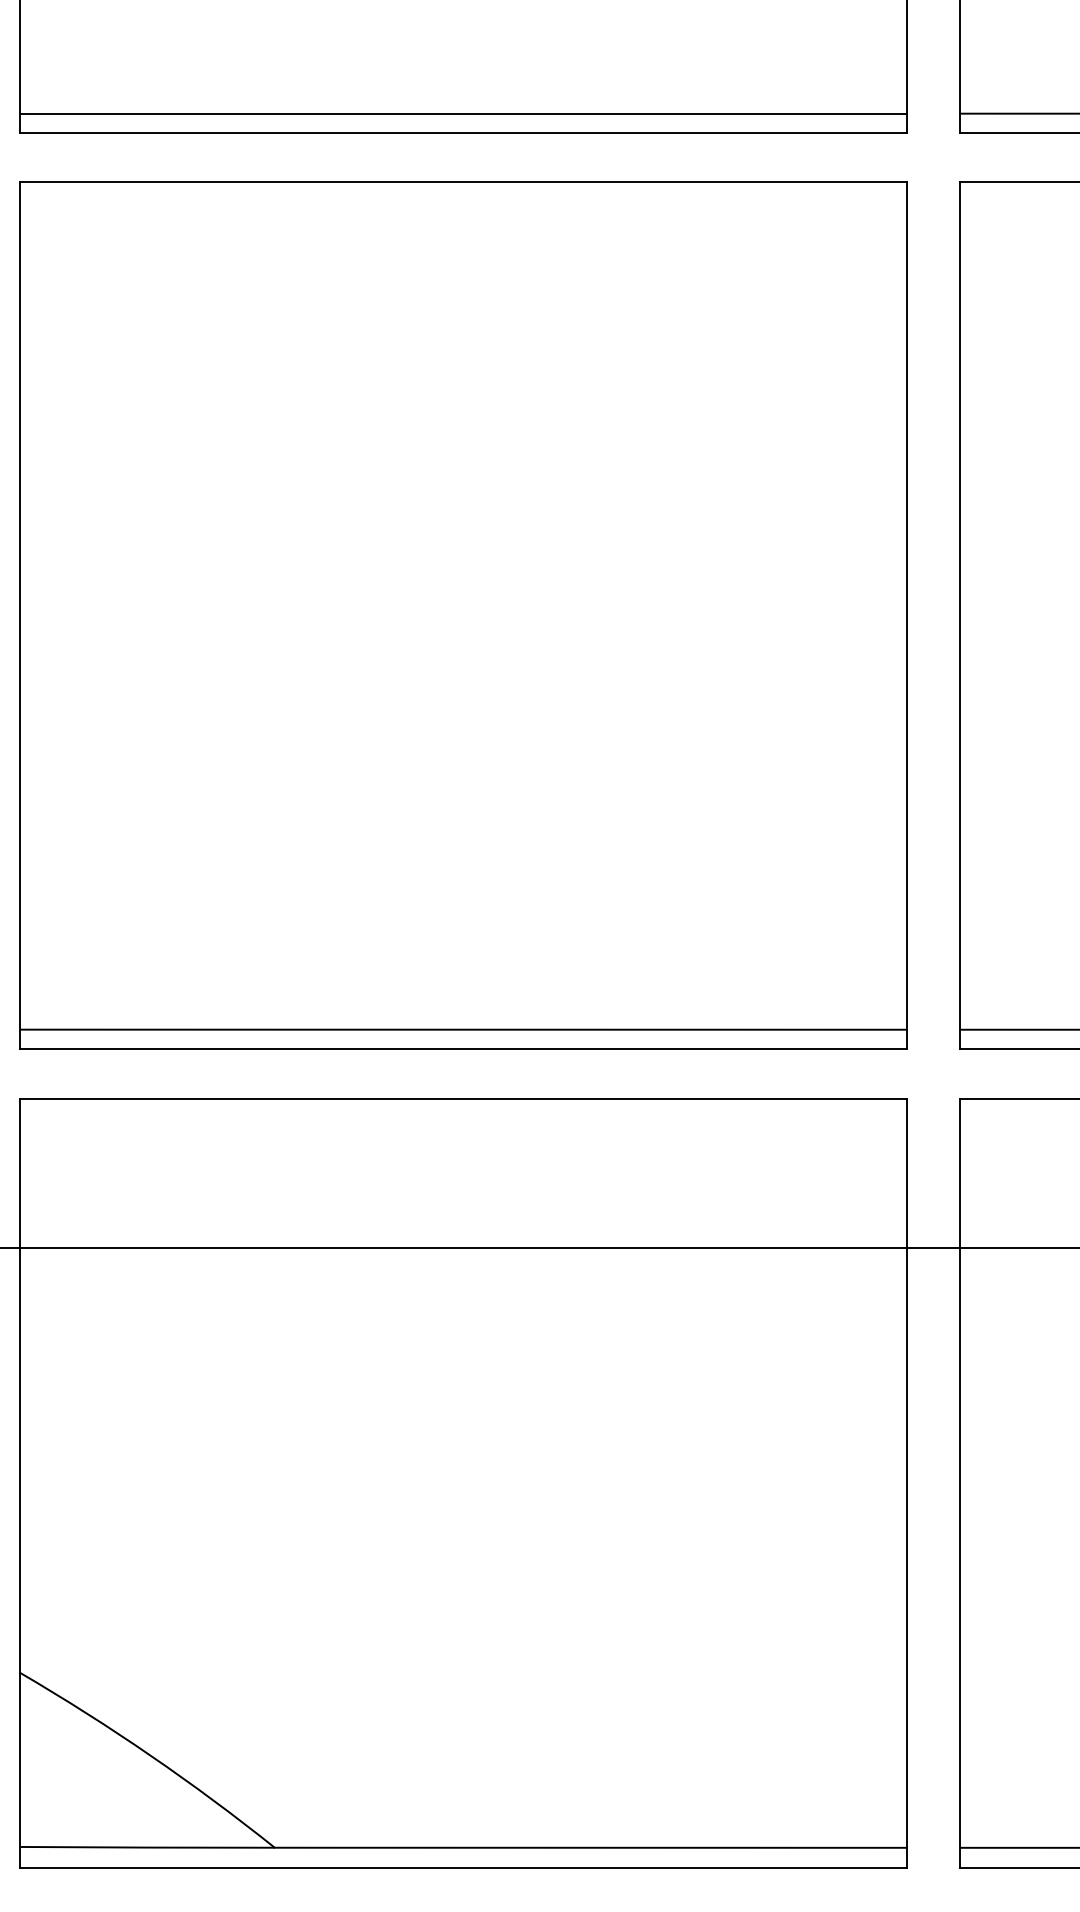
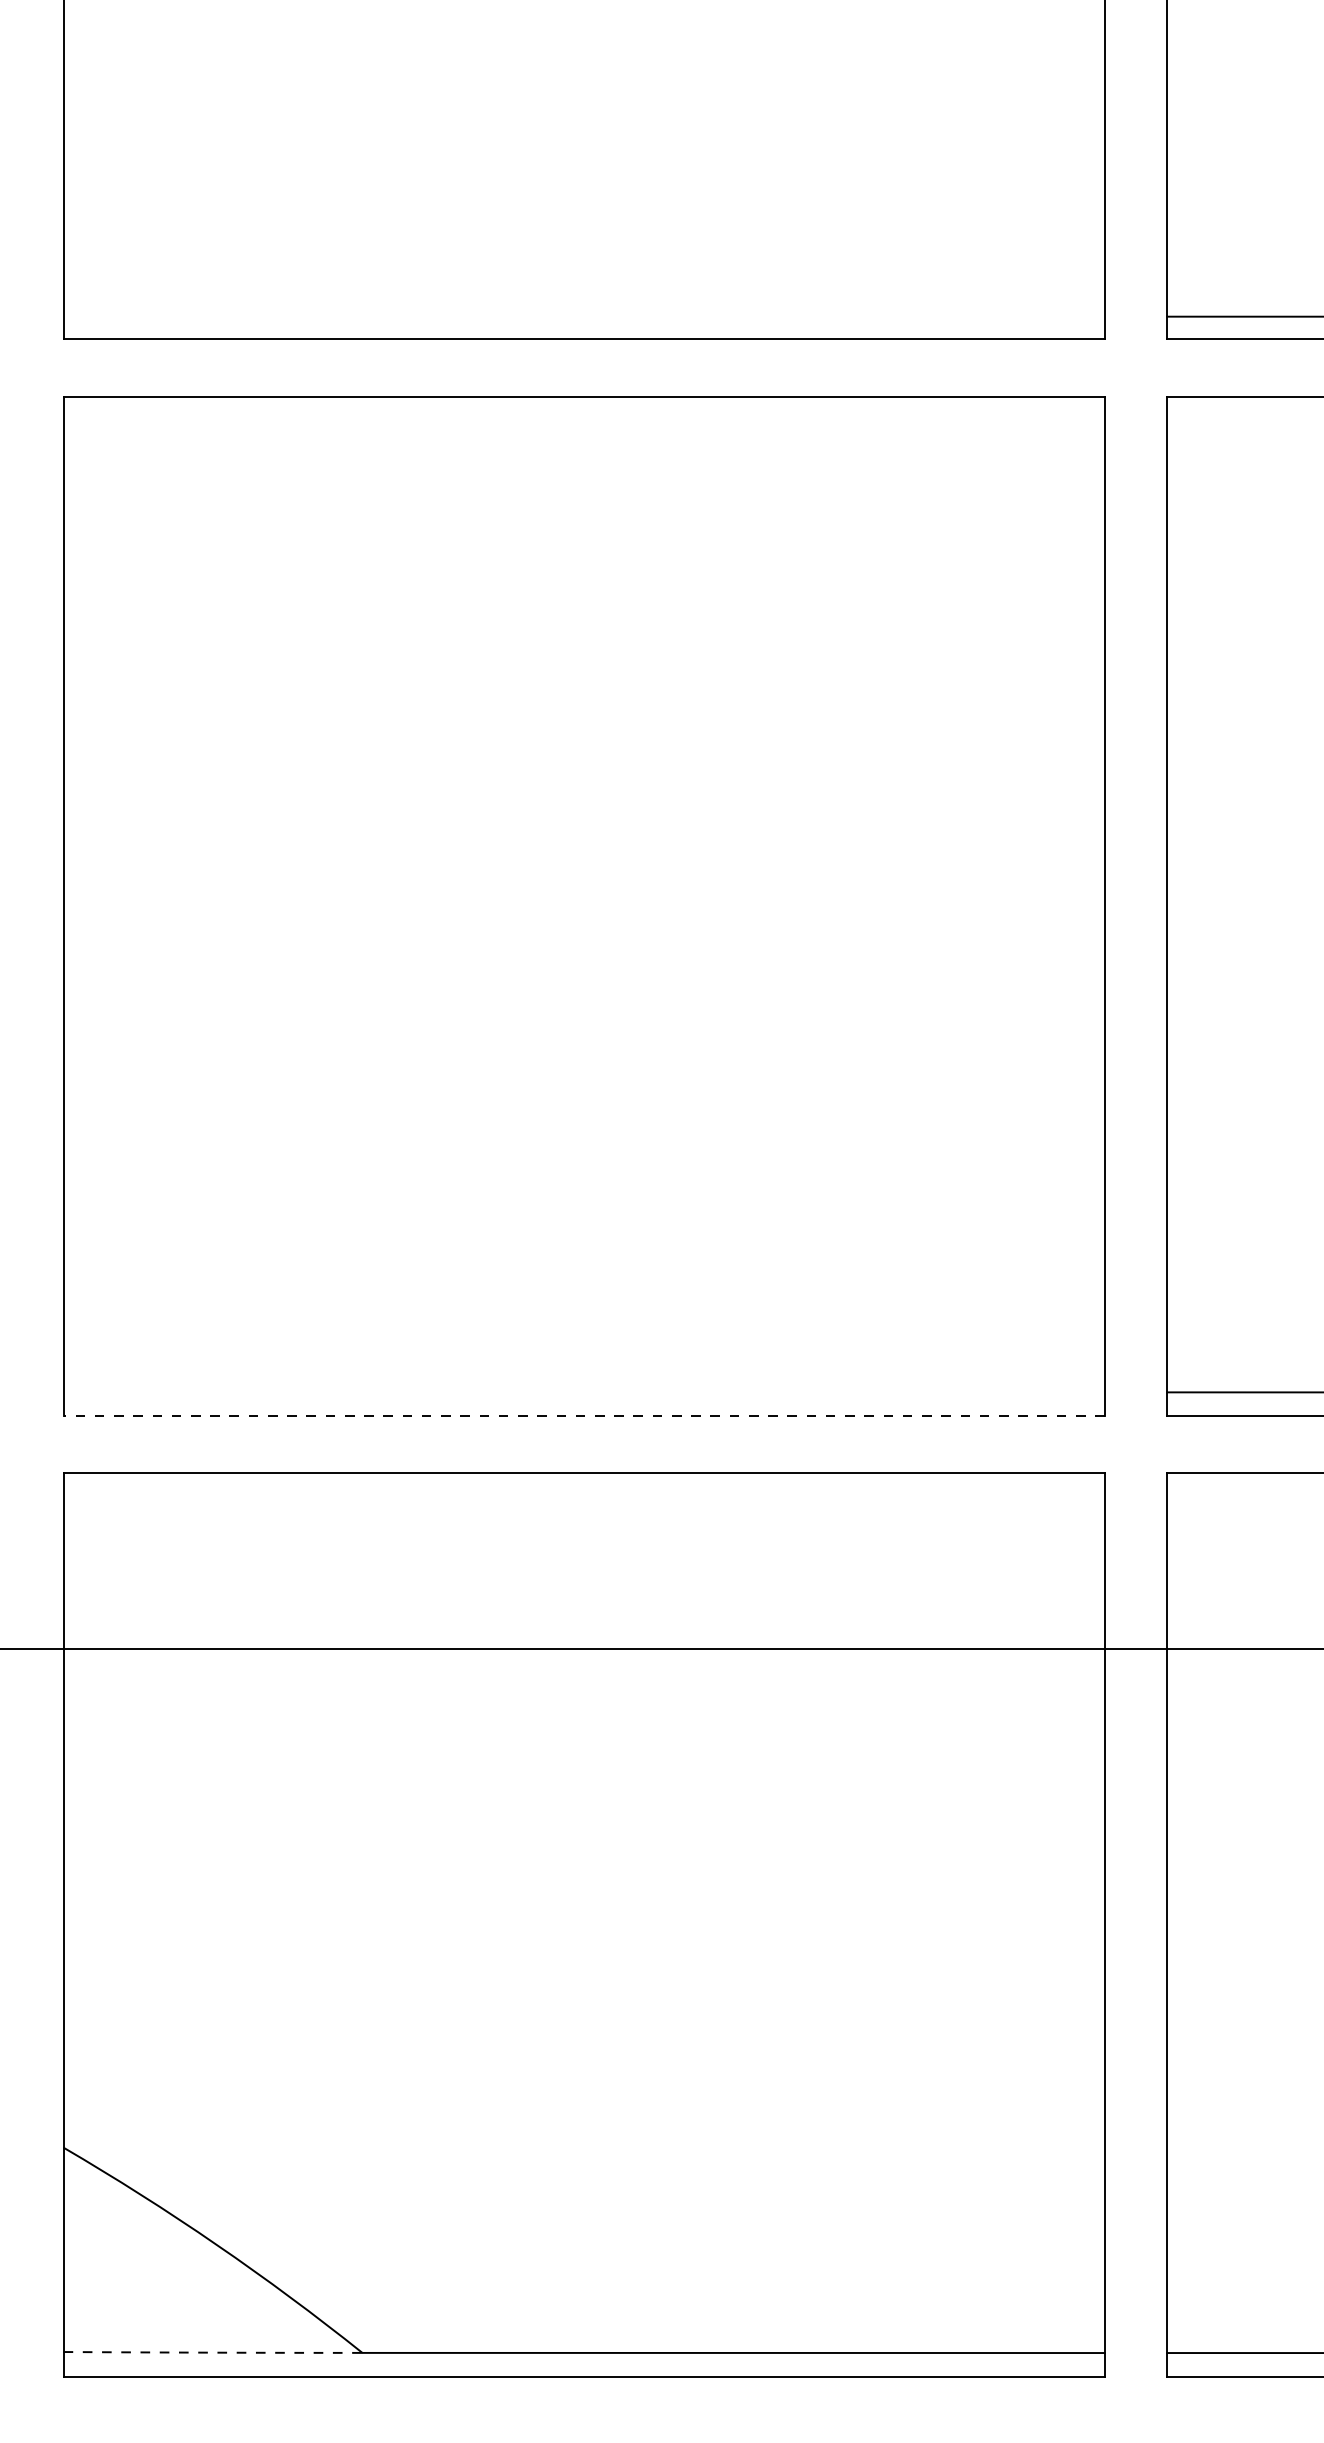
line: (463, 113) -> (583, 316), removed
line: (463, 1029) -> (583, 1392), removed
line: (463, 1049) -> (584, 1415), solid -> dashed
arc: (147, 1847) -> (213, 2352), solid -> dashed

